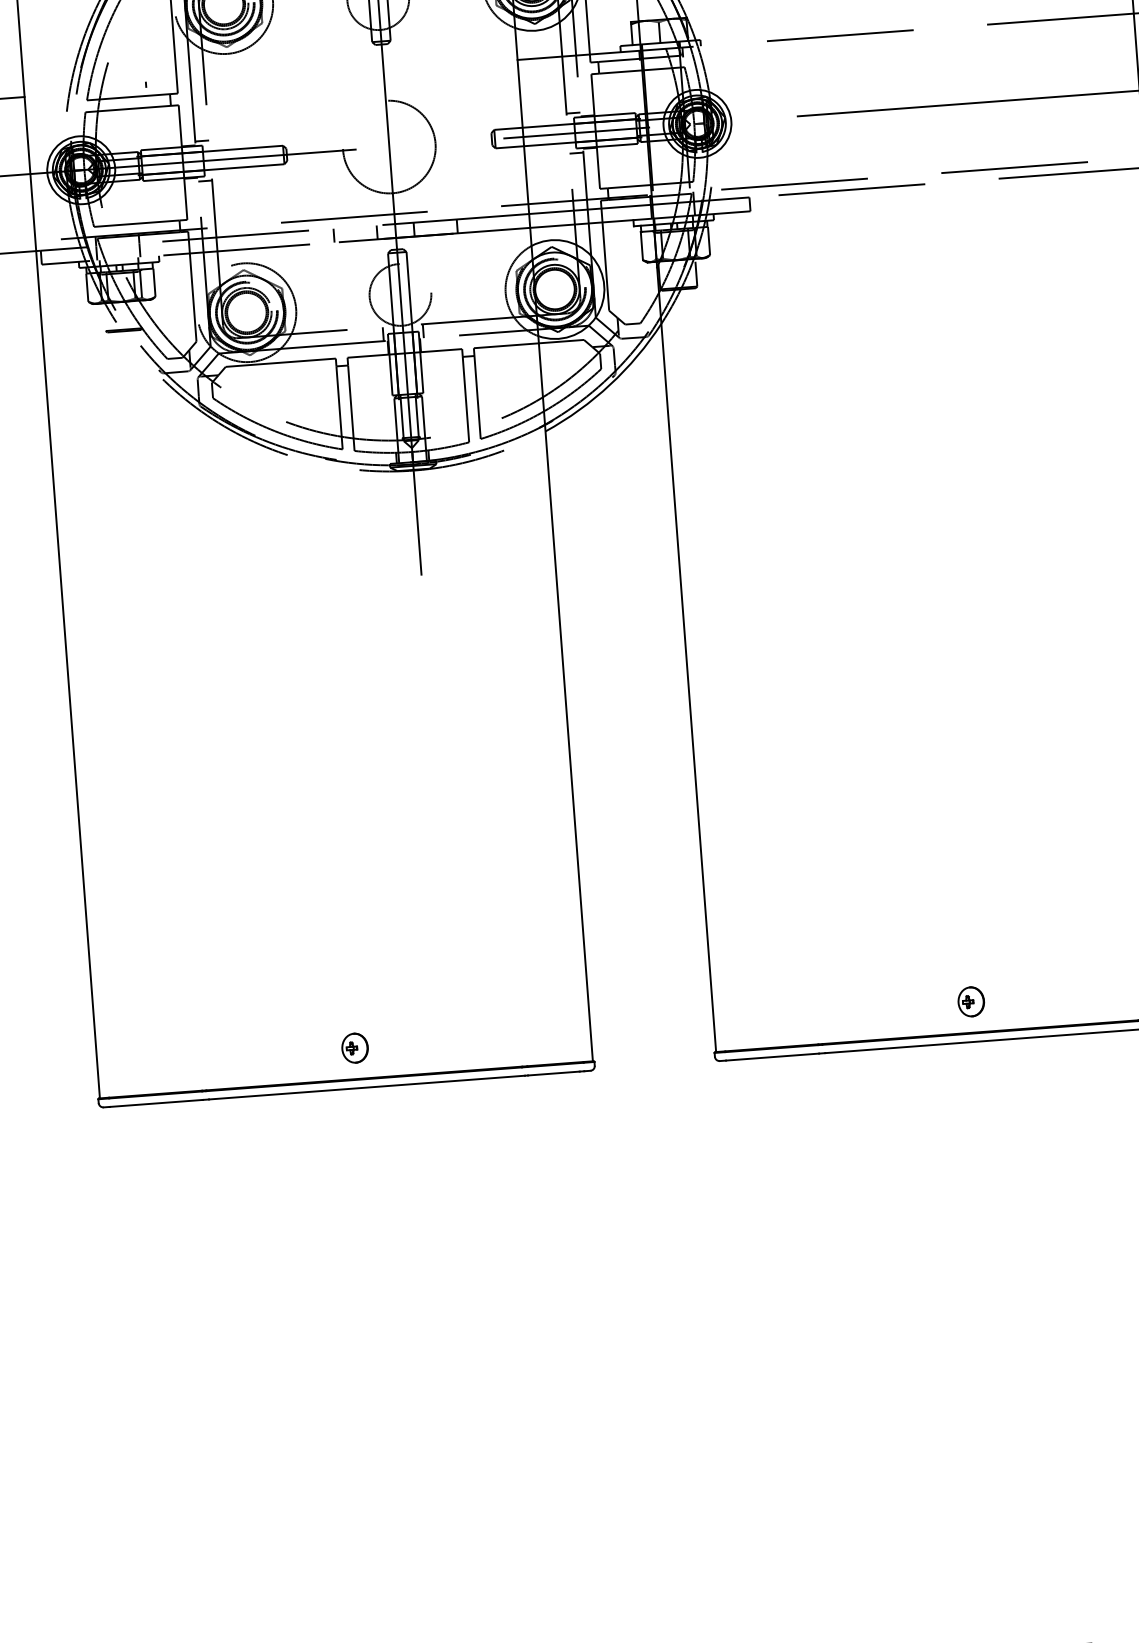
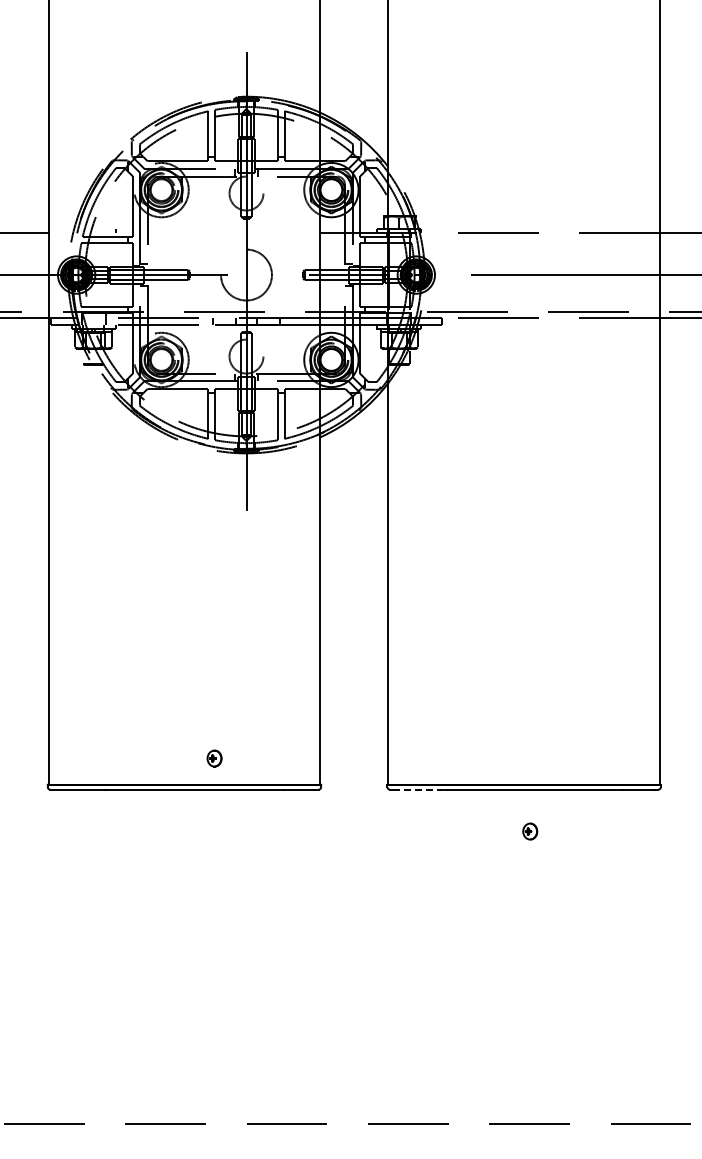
part: (971, 1001) -> (530, 831), moved
part: (354, 1048) -> (214, 758), moved
line: (773, 1056) -> (419, 789), solid -> dashed

